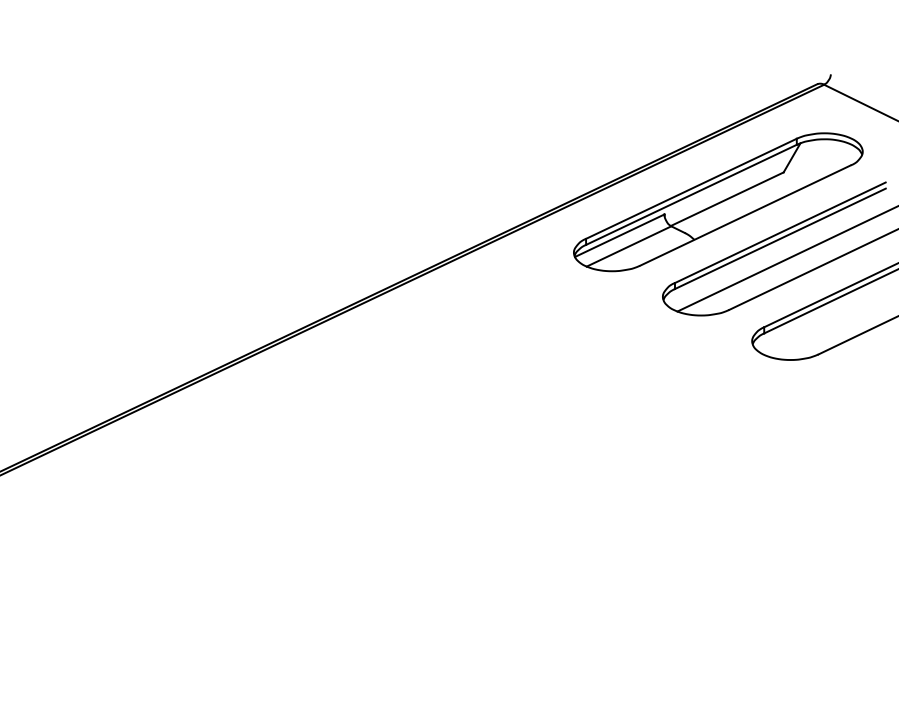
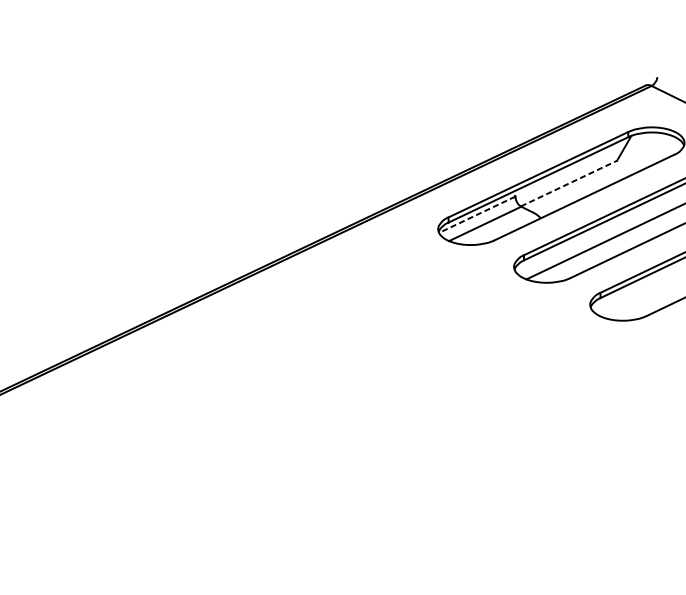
line: (727, 199) -> (569, 183), solid -> dashed
line: (619, 235) -> (477, 214), solid -> dashed

